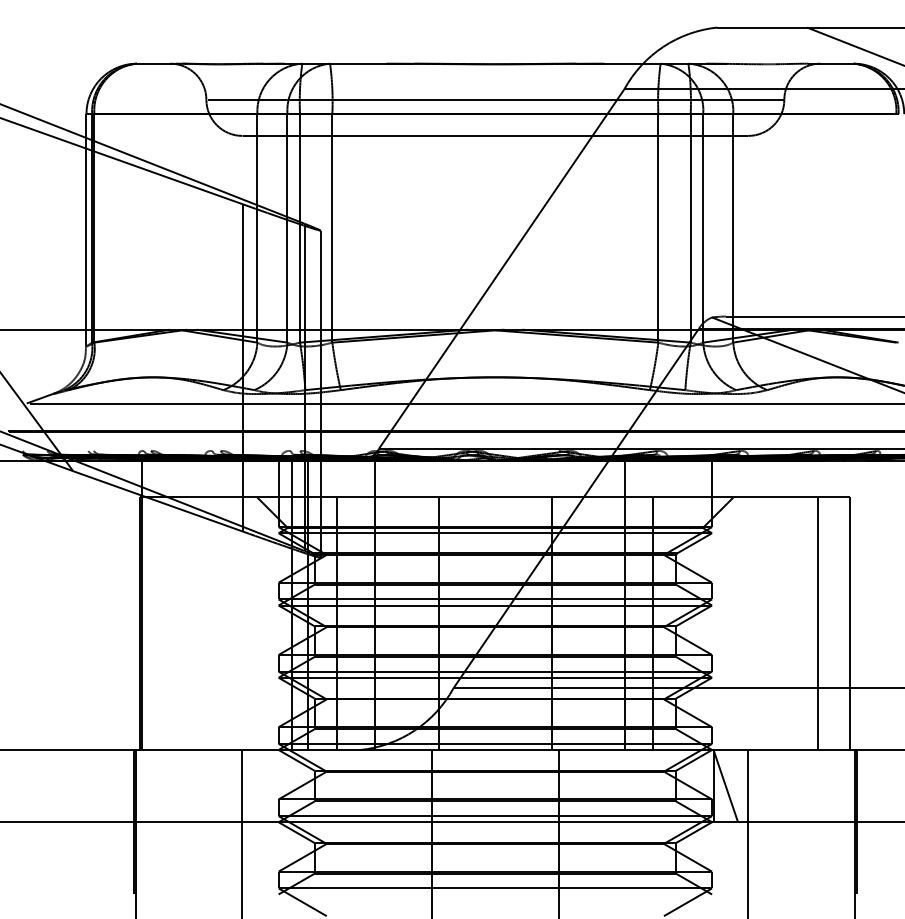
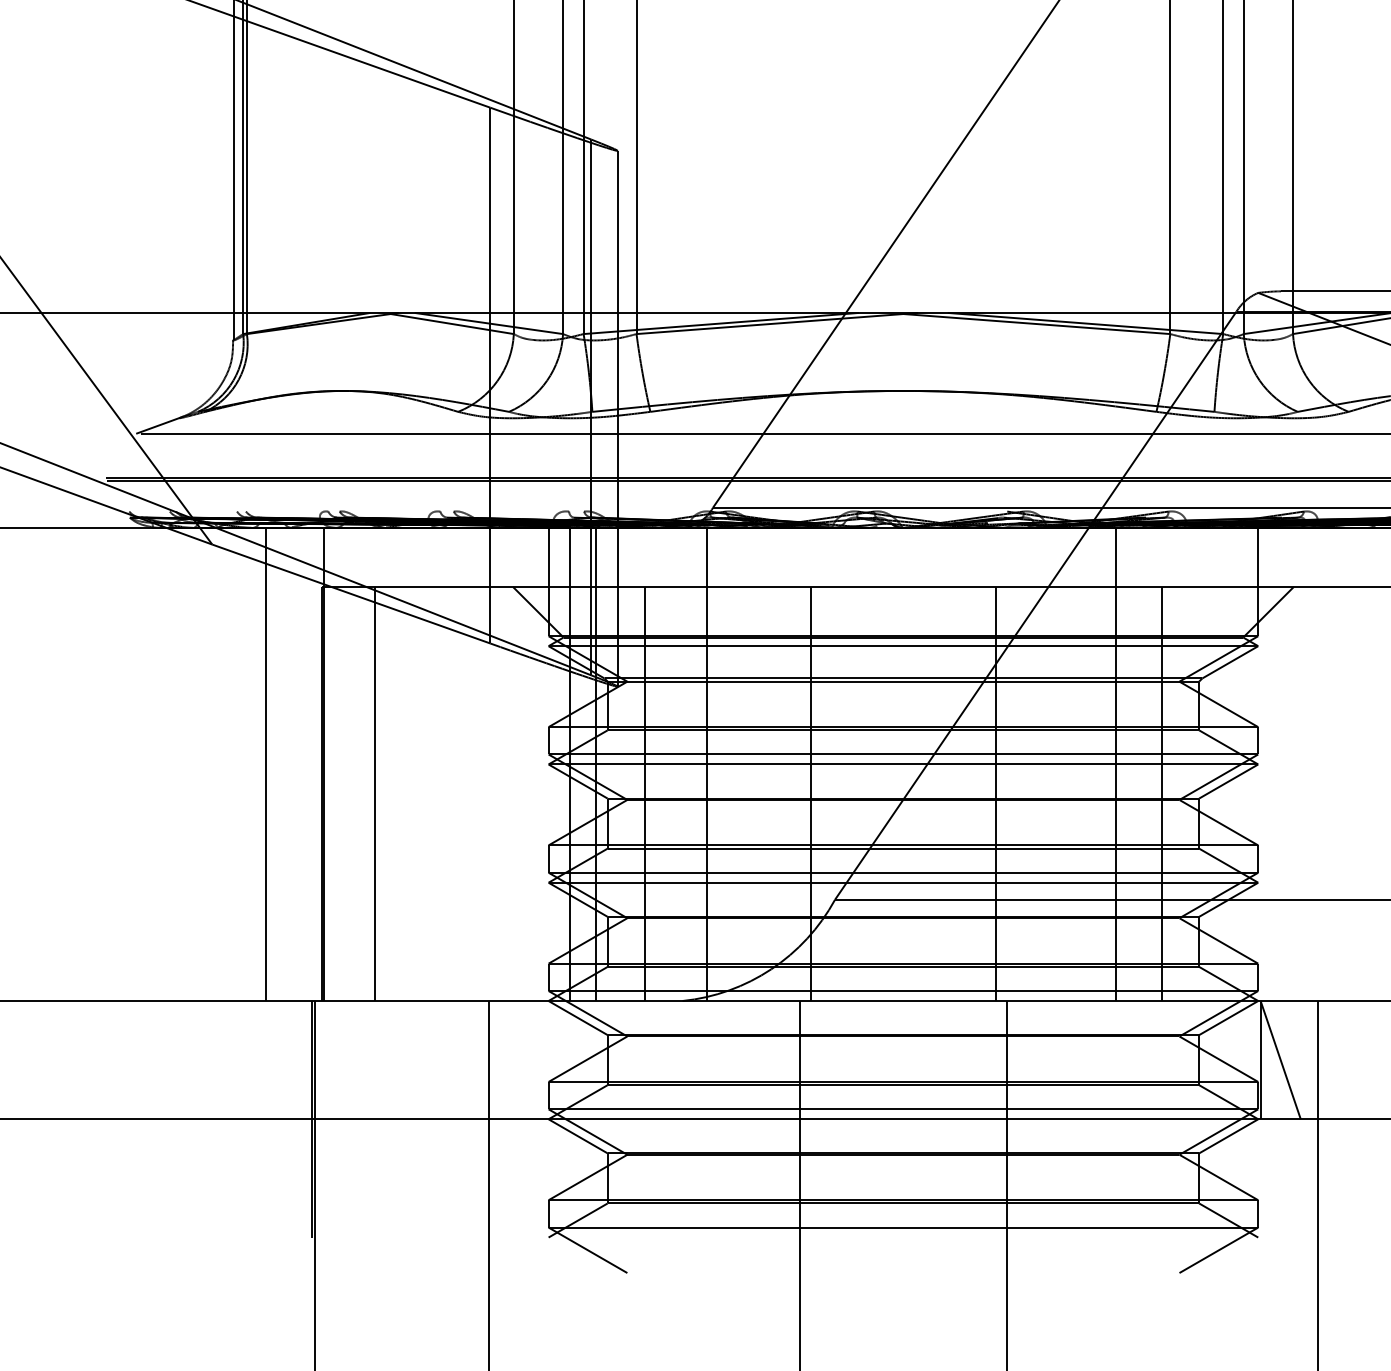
line: (105, 605) -> (265, 764), added
line: (172, 623) -> (374, 793), added

